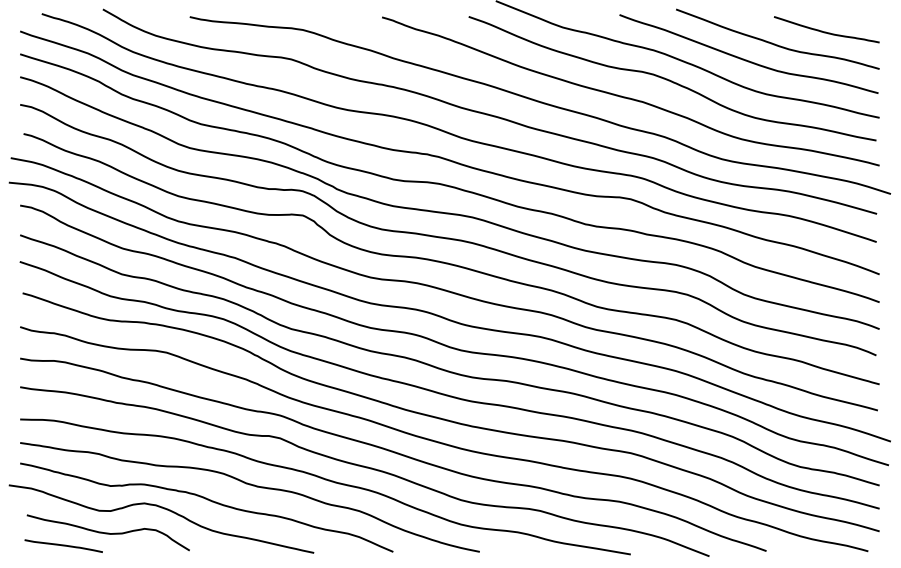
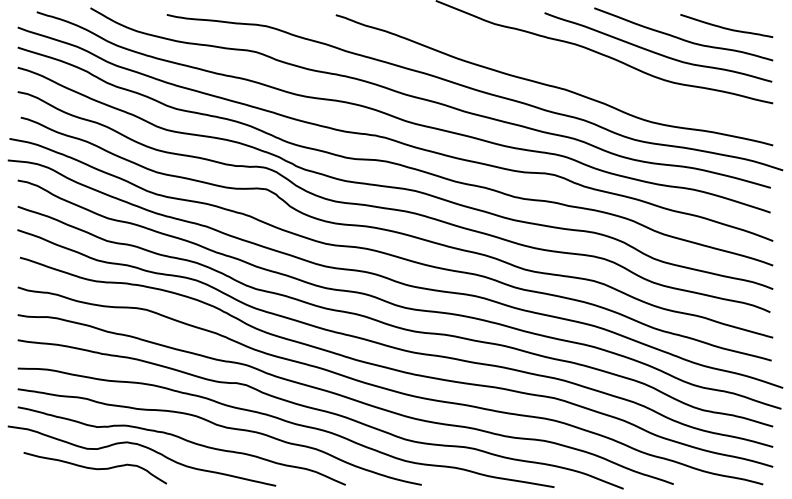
curve: (671, 80) -> (590, 70), removed
line: (63, 545) -> (55, 479), removed

